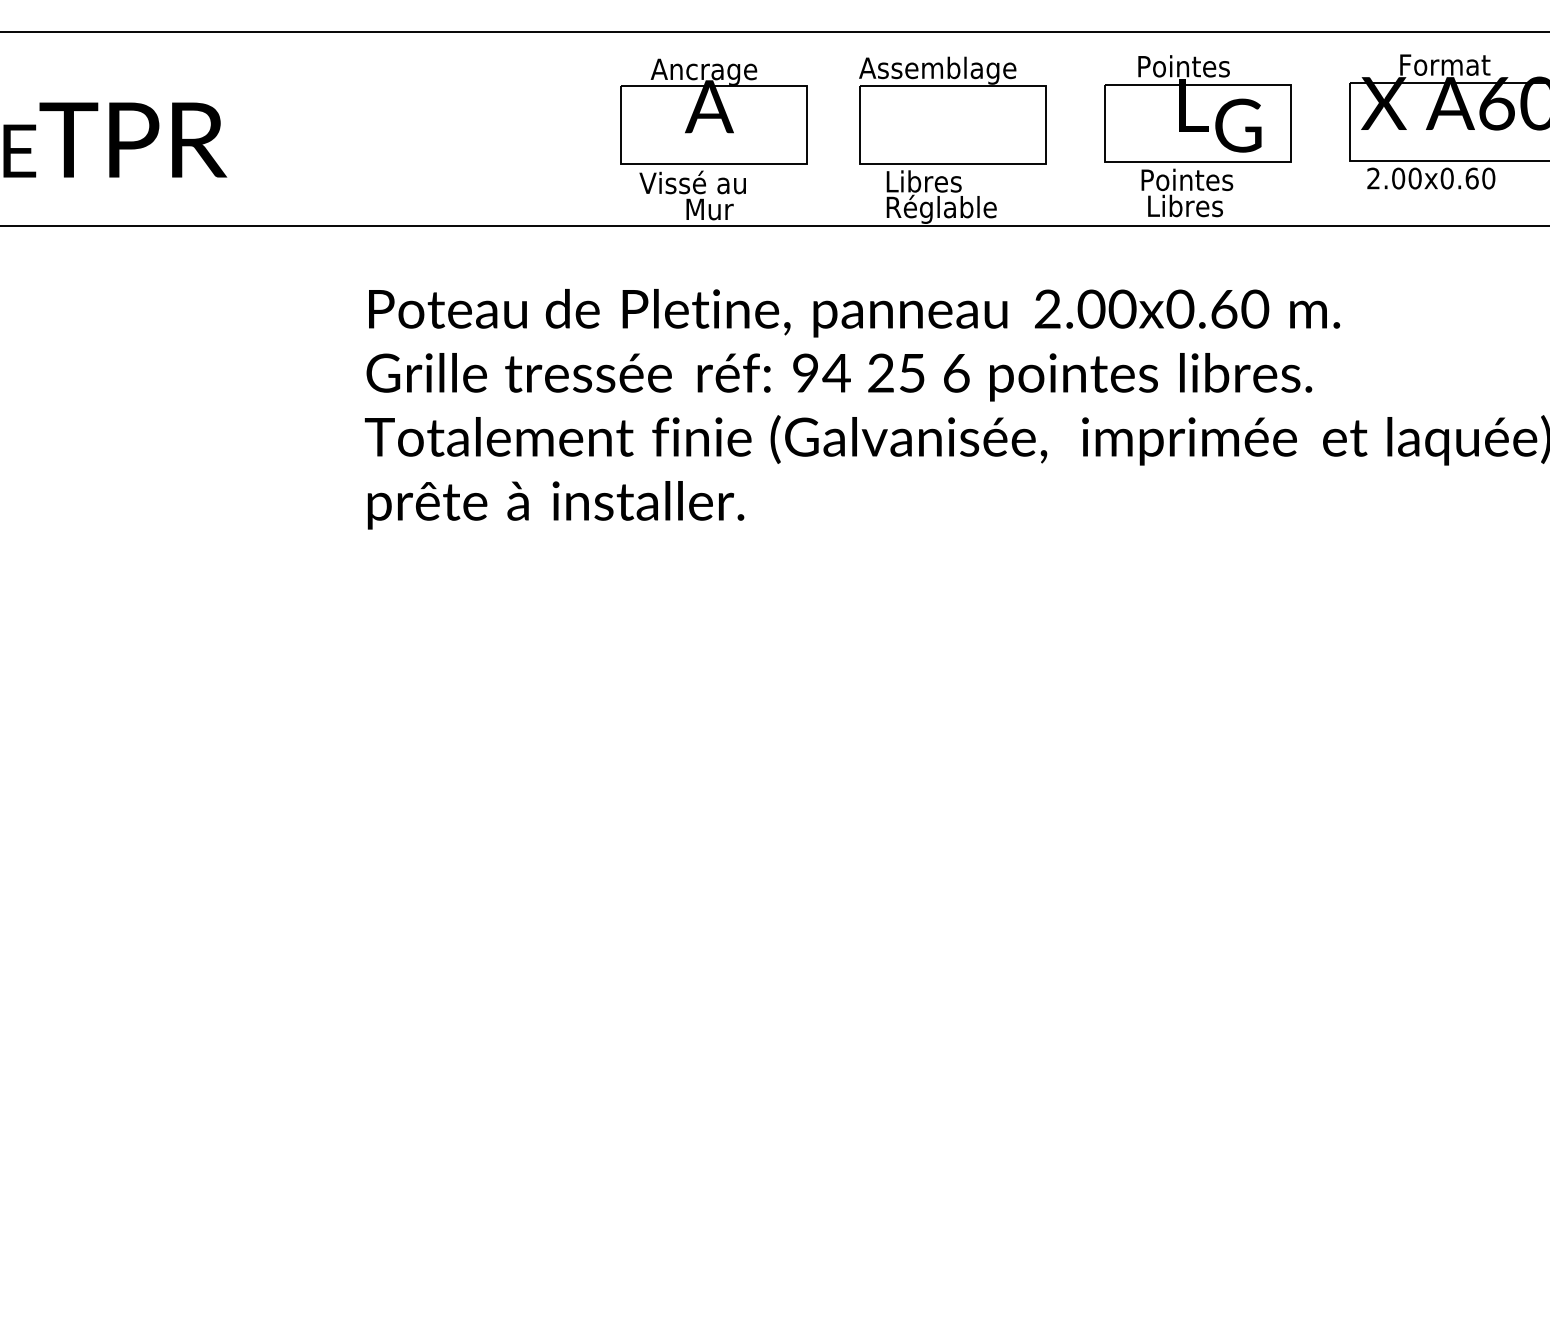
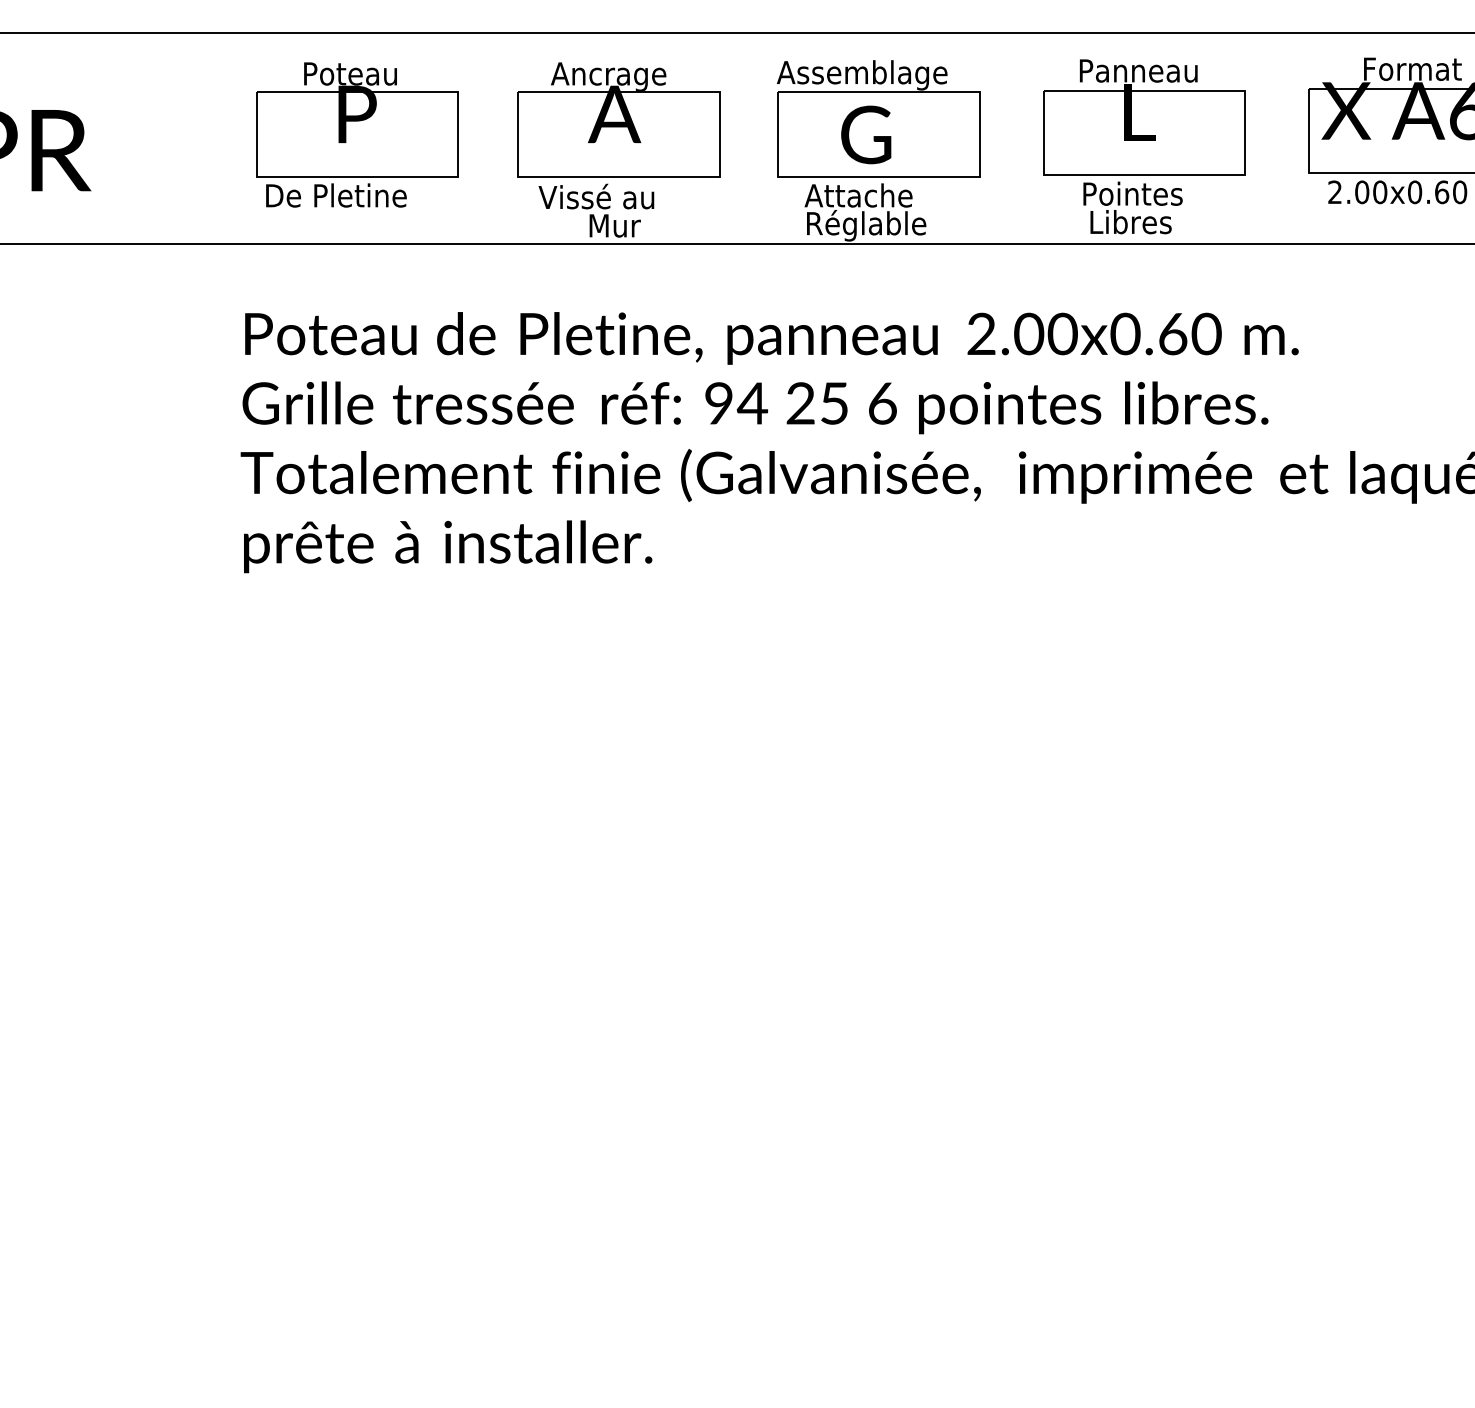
text: (1199, 66) -> (1146, 70), Pointes -> Panneau
part: (472, 125) -> (357, 134), added
text: (1238, 125) -> (866, 134), moved
text: (934, 181) -> (858, 195), Libres -> Attache

